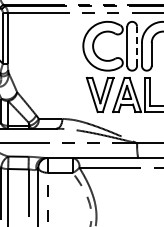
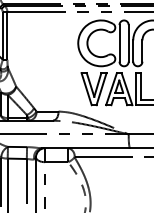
line: (137, 46) -> (129, 43), dashed -> solid

